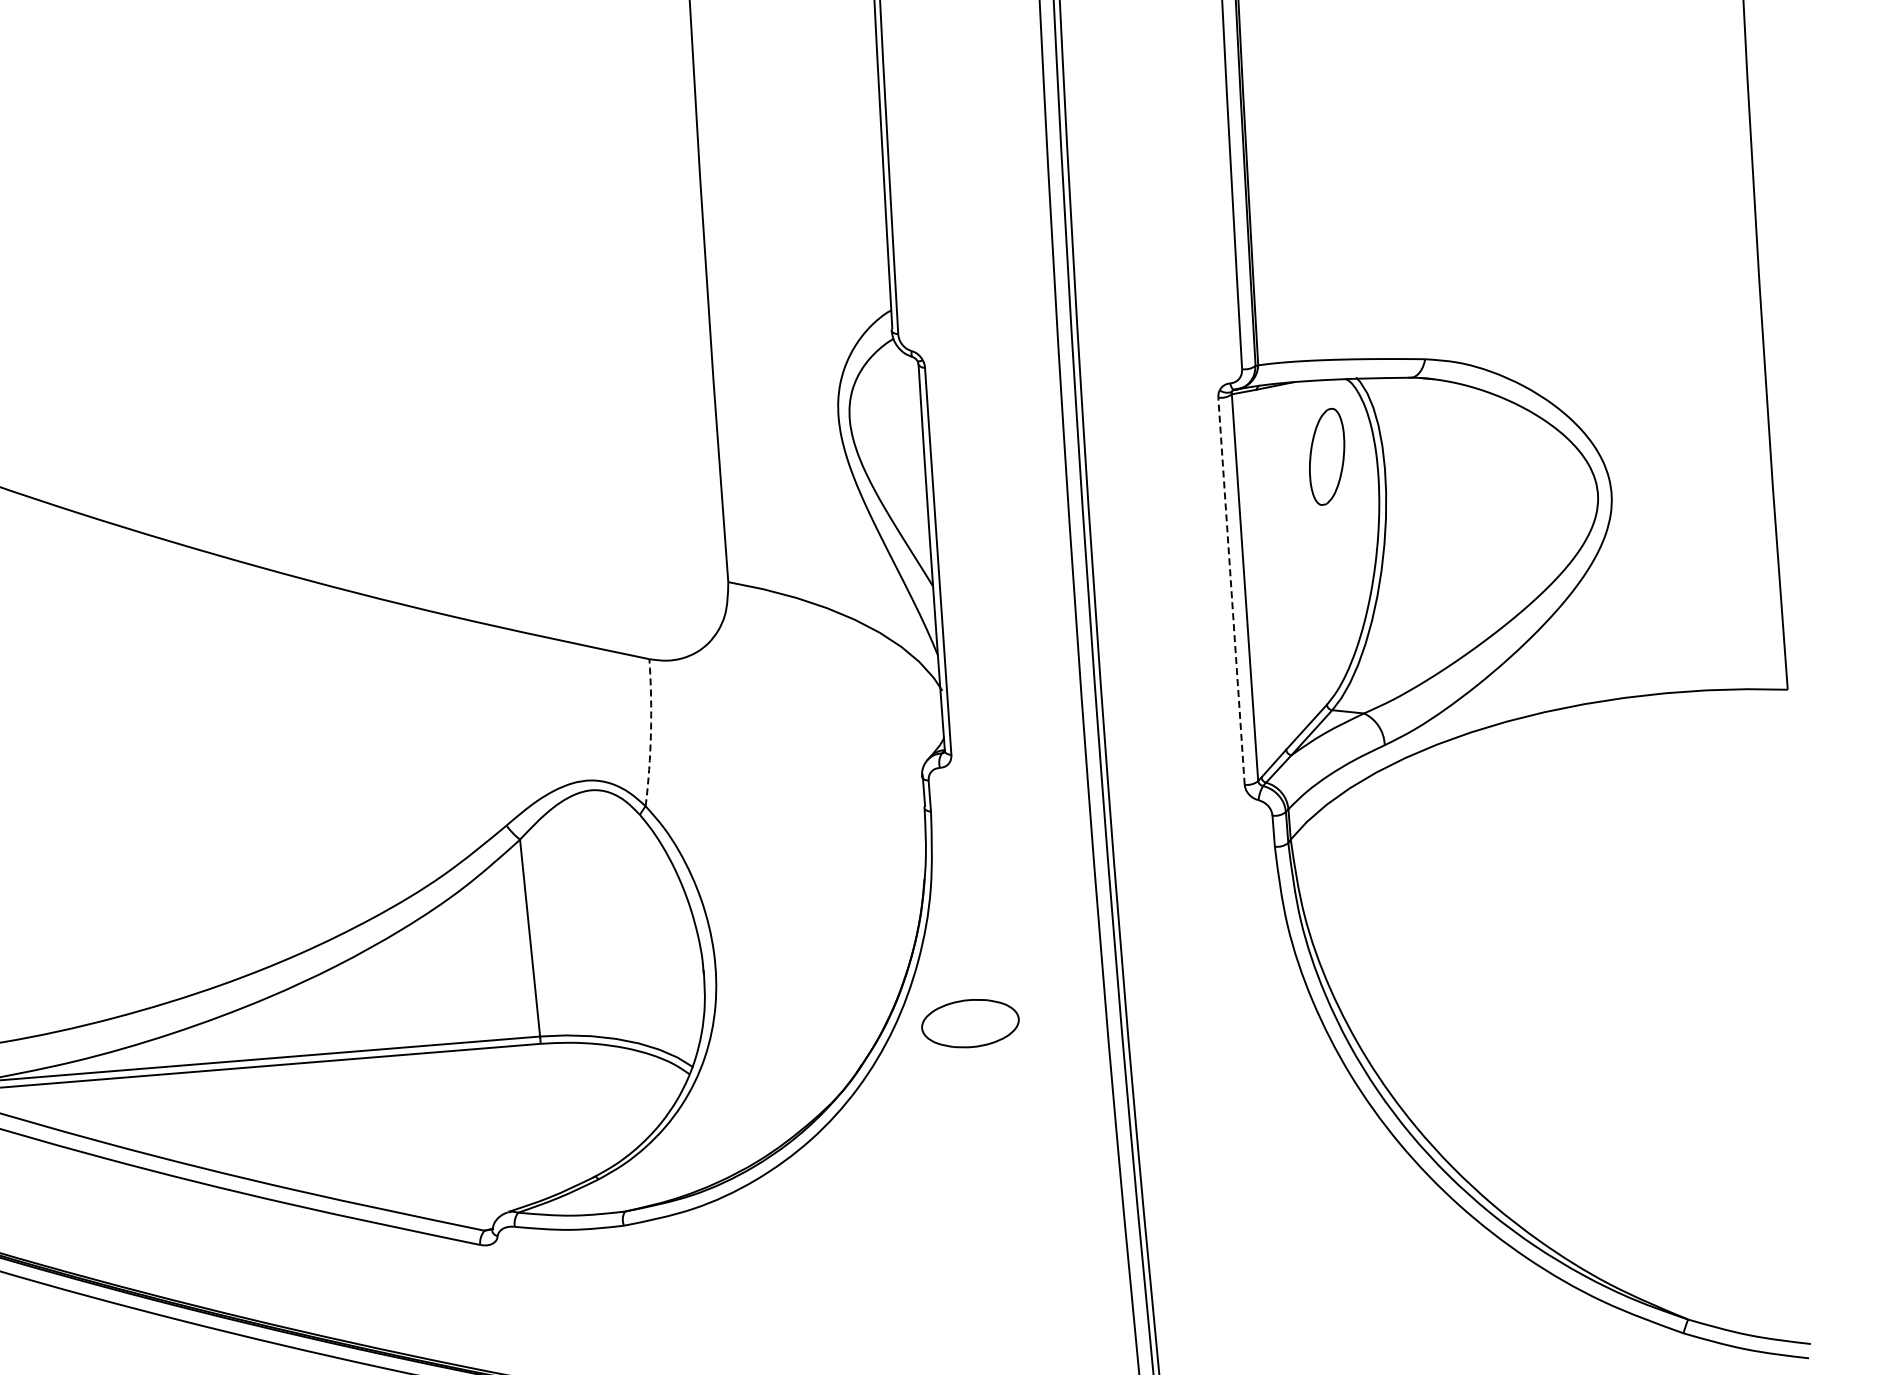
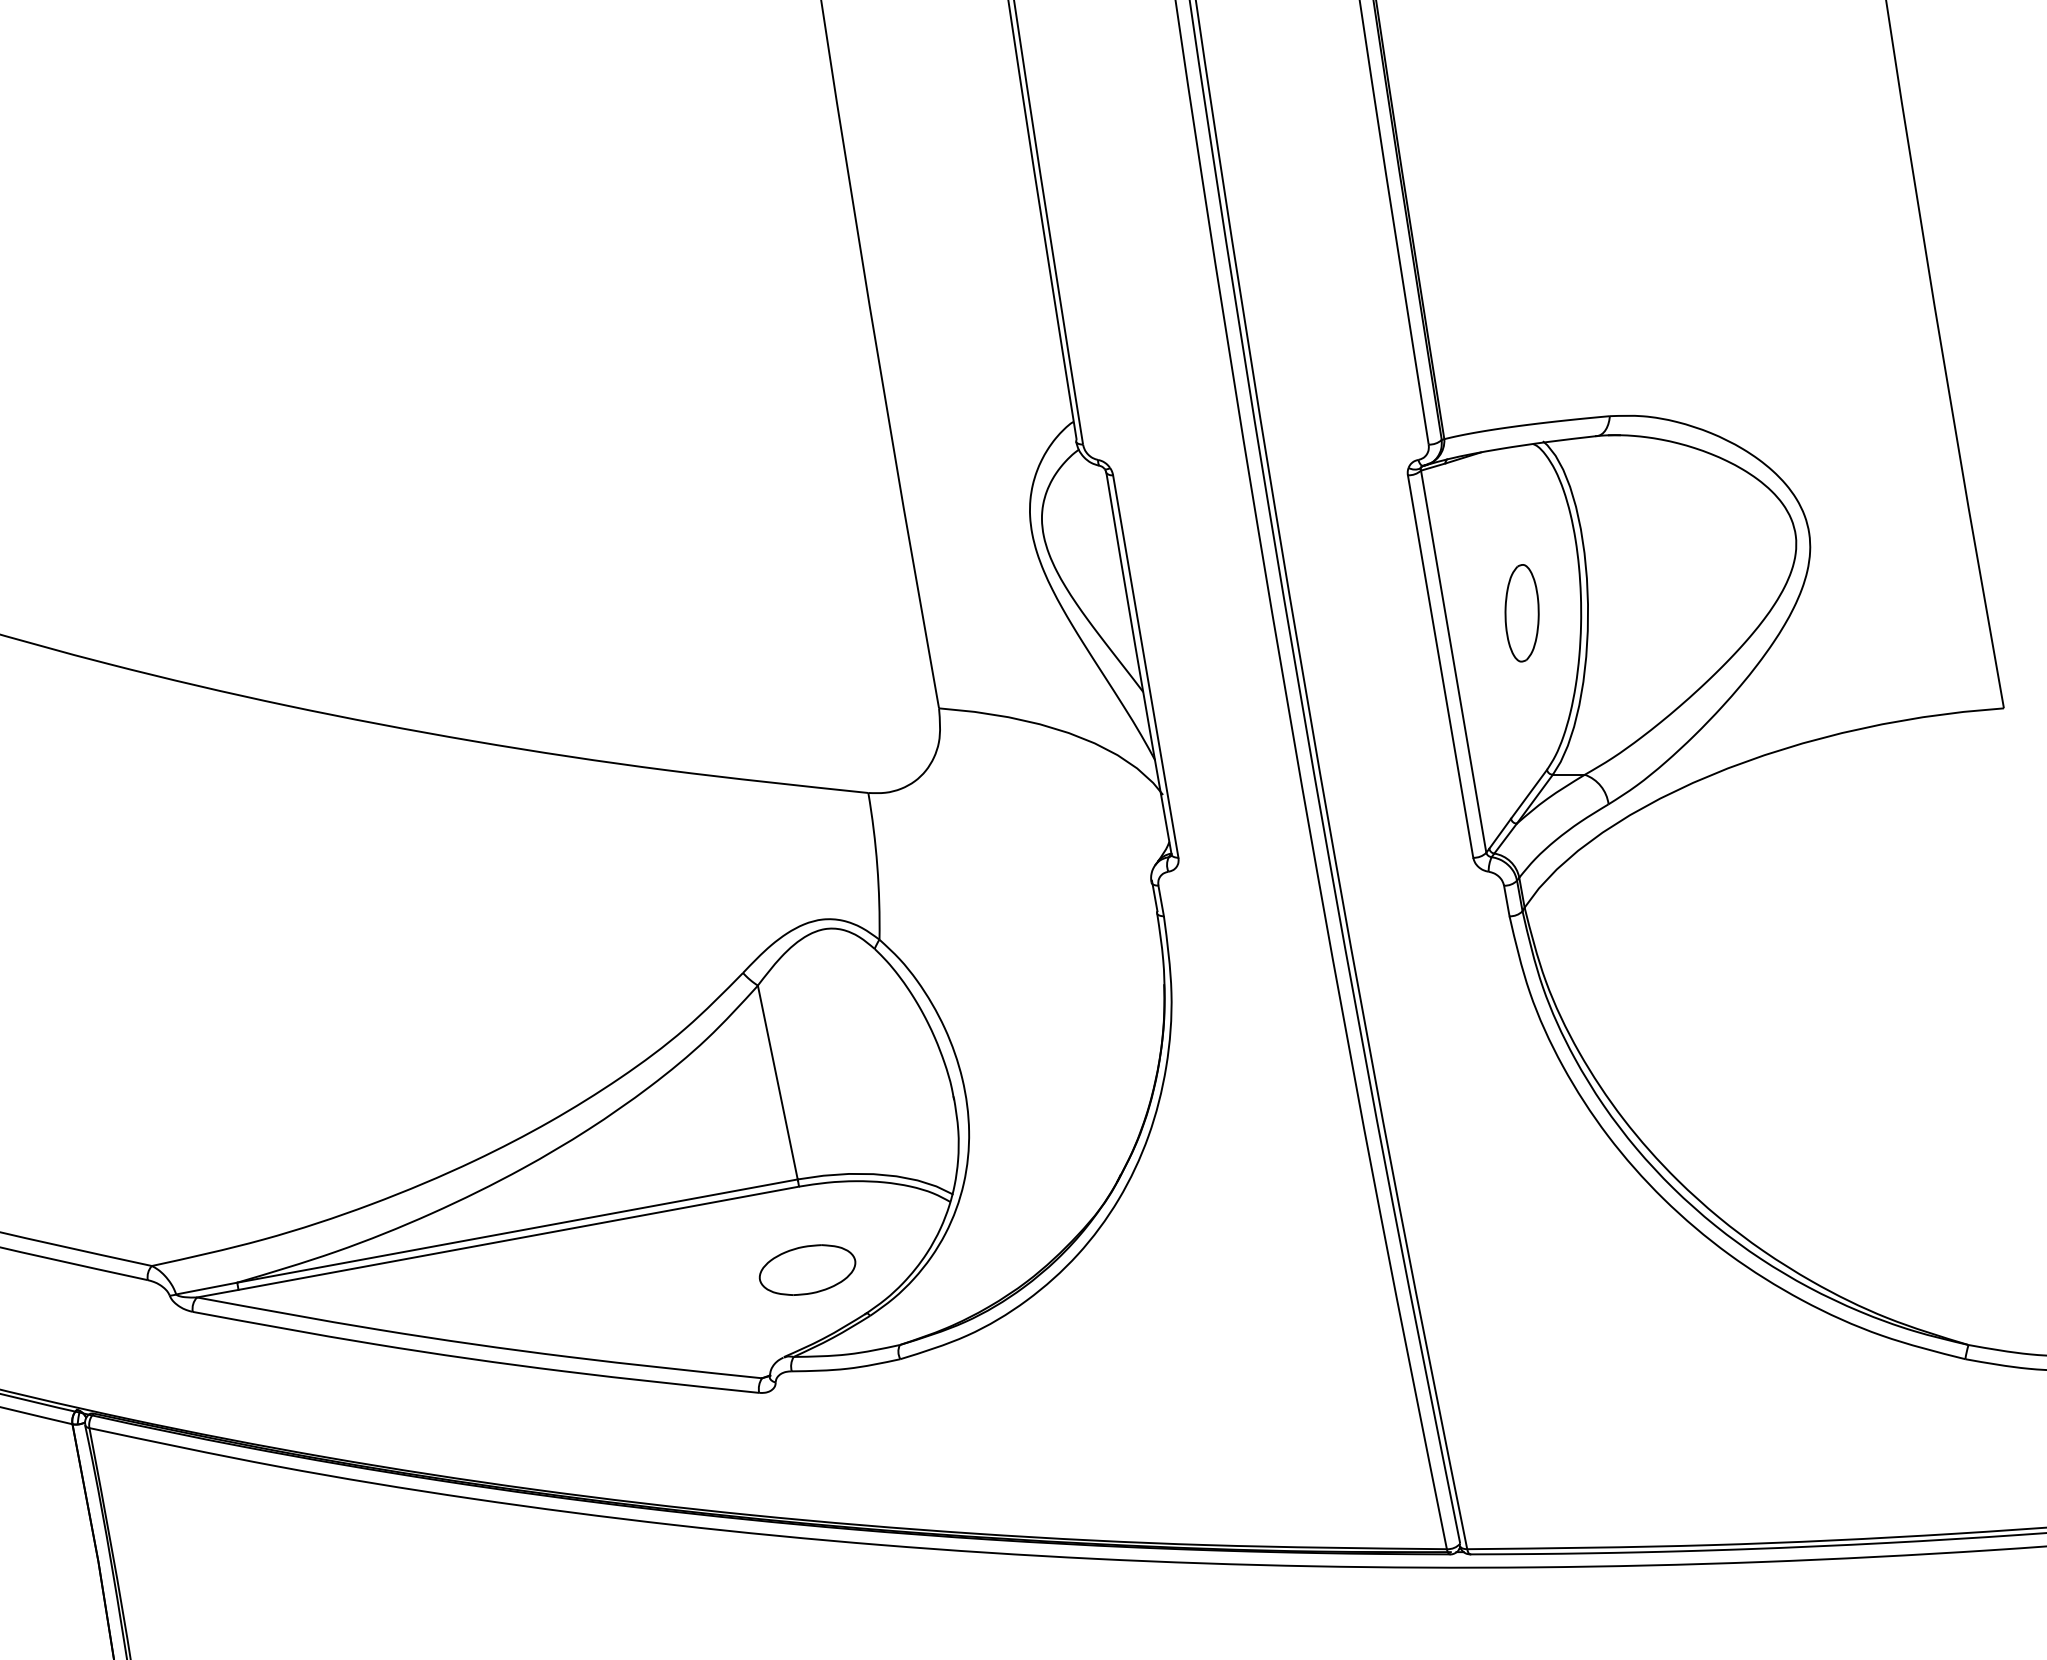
part: (1326, 457) -> (1521, 613), moved
line: (1231, 591) -> (1440, 666), dashed -> solid
arc: (651, 733) -> (877, 866), dashed -> solid
part: (970, 1022) -> (807, 1269), moved

